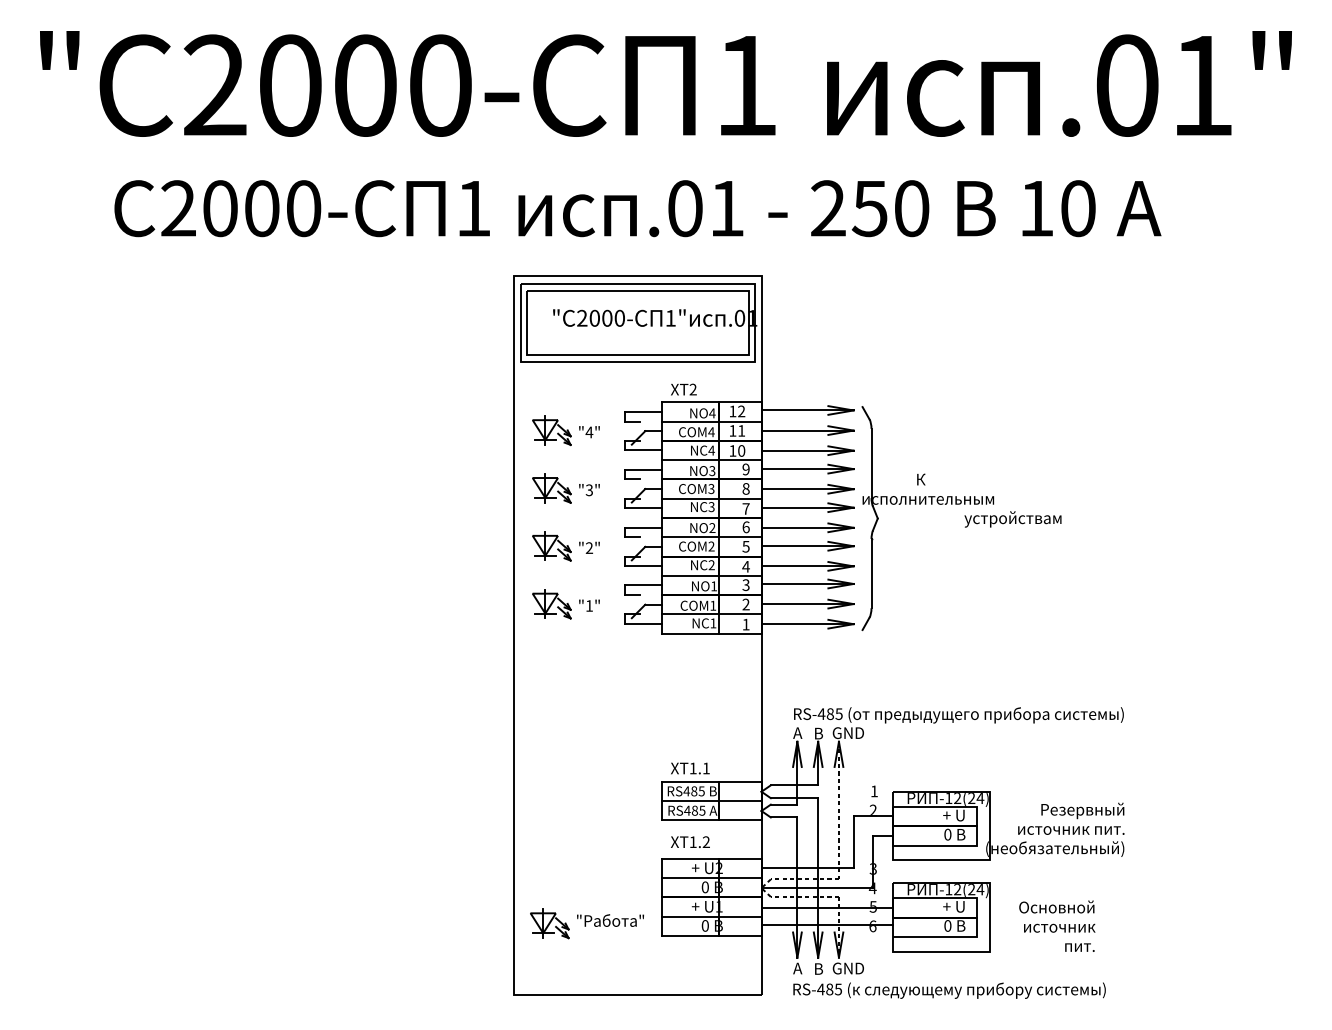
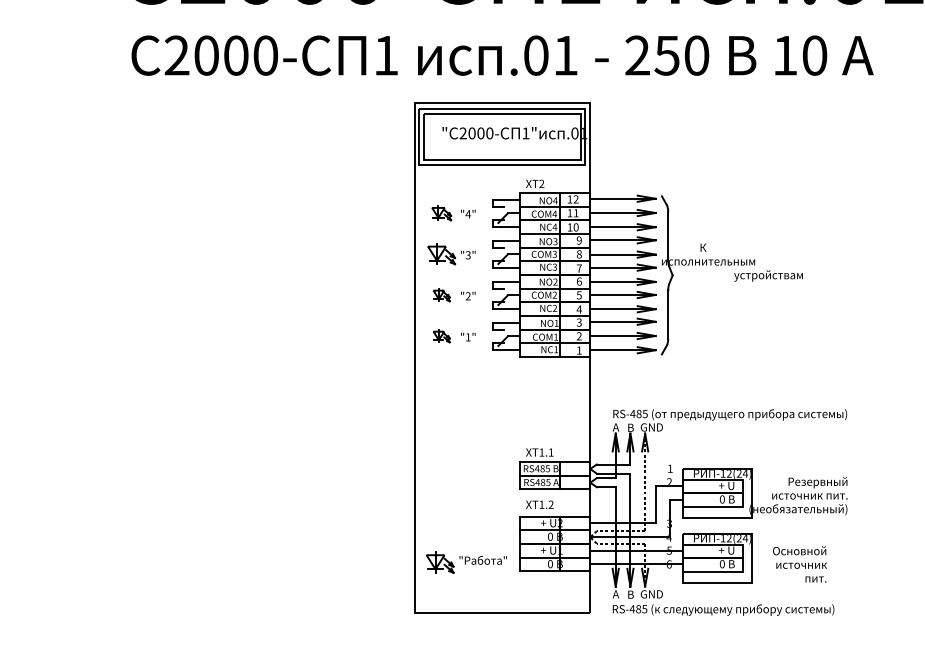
part: (551, 430) -> (441, 212), size x0.7
part: (551, 546) -> (441, 295), size x0.6
part: (551, 604) -> (441, 336), size x0.6

